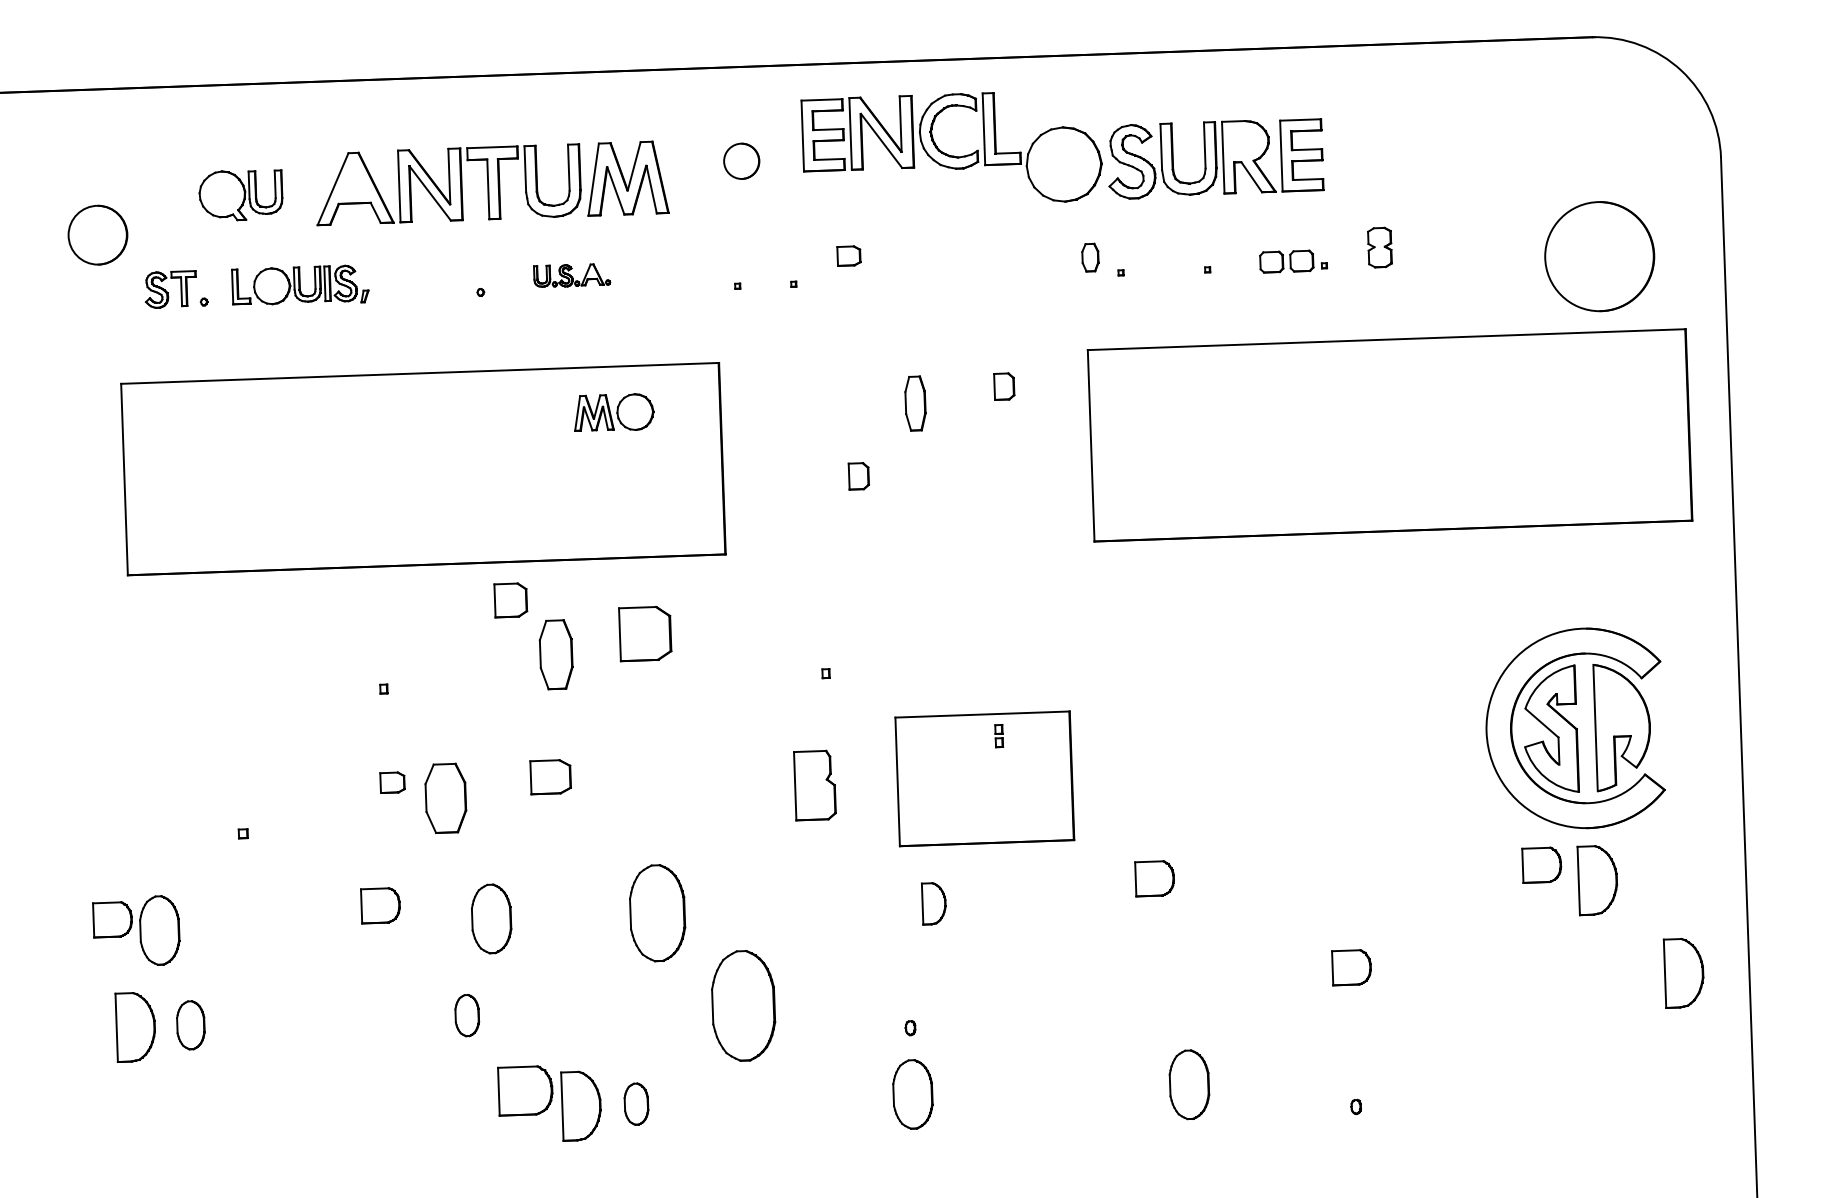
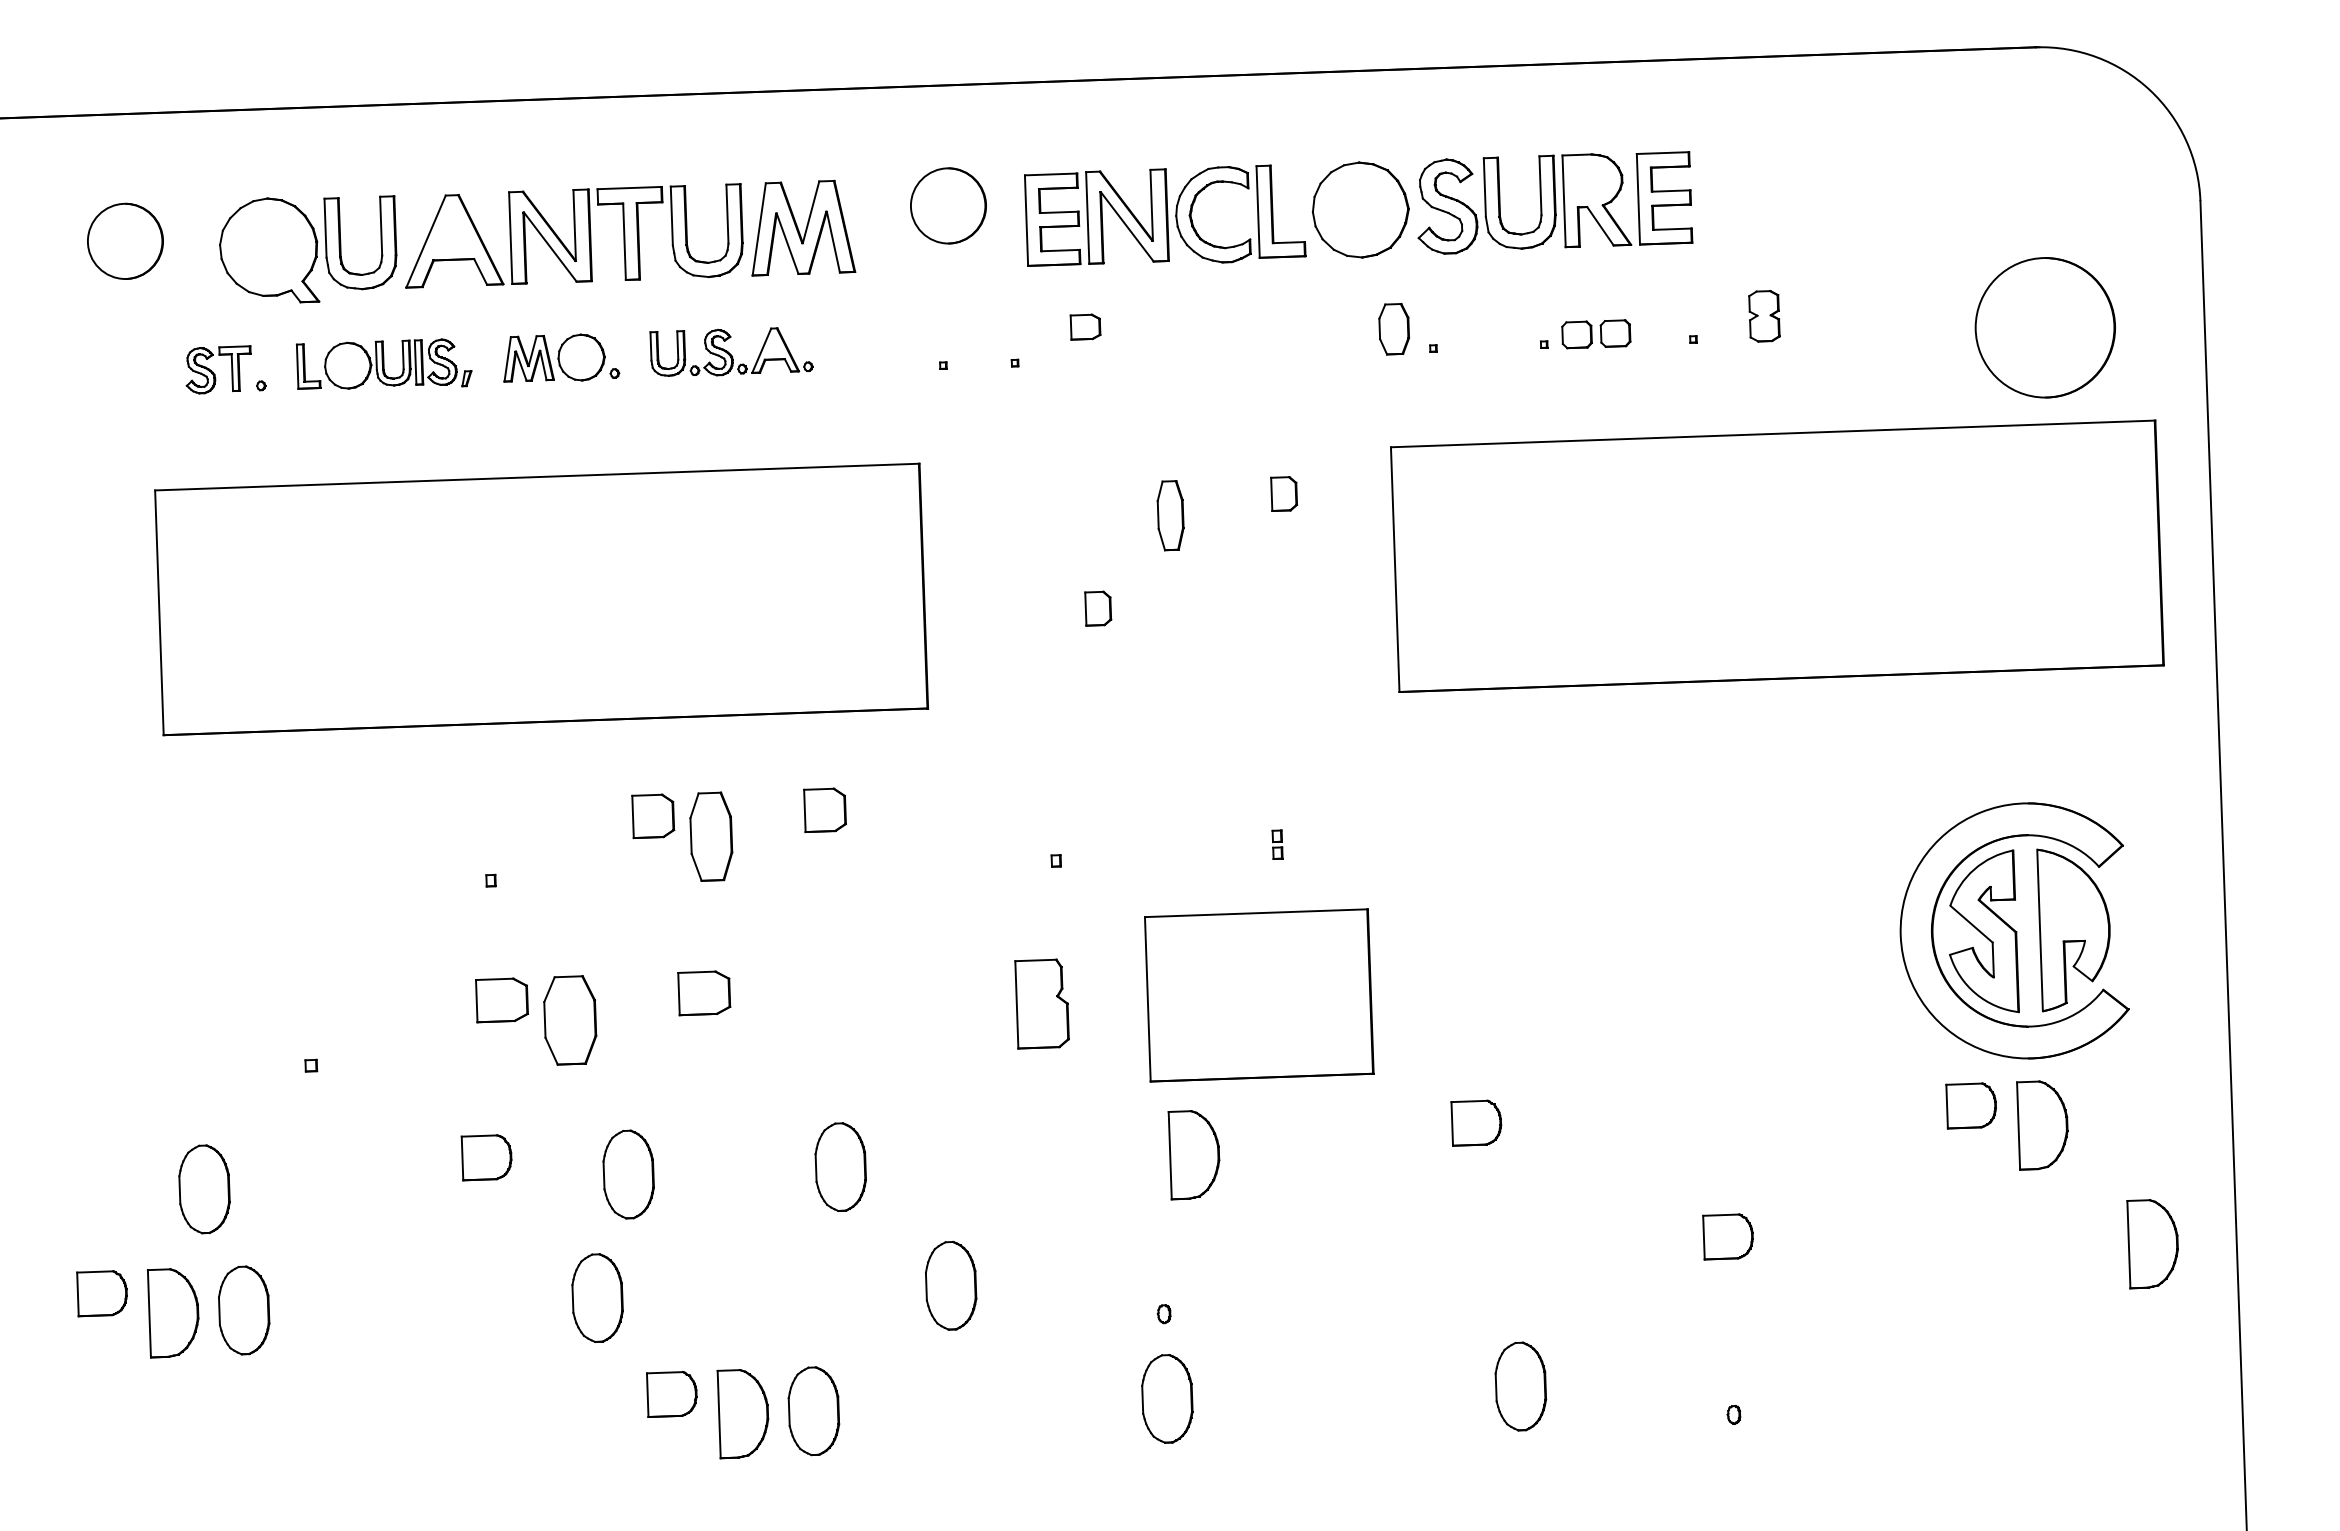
part: (911, 132) -> (1165, 215), moved
part: (741, 160) -> (948, 205), size x1.67
part: (241, 195) -> (308, 249), size x1.67
part: (97, 234) -> (125, 240), moved
part: (1090, 257) -> (1394, 328), size x1.43
part: (1286, 261) -> (1596, 334), moved
part: (572, 275) -> (731, 351), size x1.67
part: (614, 412) -> (554, 357), moved
part: (510, 600) -> (653, 816), moved
part: (644, 634) -> (824, 810), size x0.62
part: (999, 735) -> (1277, 844), moved
part: (392, 782) -> (501, 1000), size x1.67
part: (933, 904) -> (1193, 1155), size x1.67
part: (657, 912) -> (840, 1166), size x0.71
part: (112, 919) -> (101, 1293), moved
part: (744, 1005) -> (951, 1285), size x0.62
part: (467, 1015) -> (597, 1297), size x1.67
part: (191, 1025) -> (244, 1310), size x1.43
part: (525, 1091) -> (671, 1394), size x0.71
part: (636, 1104) -> (813, 1411), size x1.67

